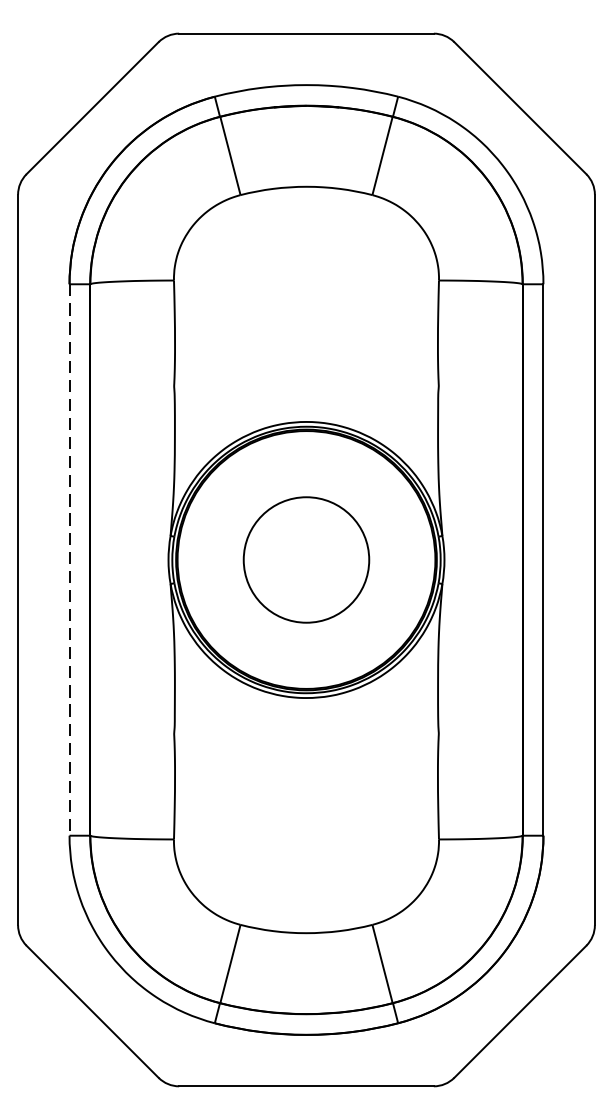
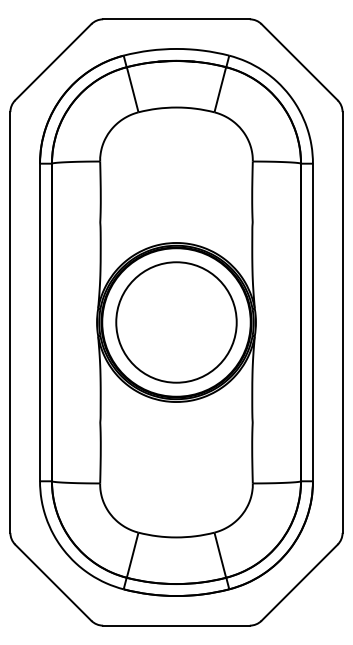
line: (70, 560) -> (40, 322), dashed -> solid
circle: (306, 560) -> (176, 322), size x1.67

